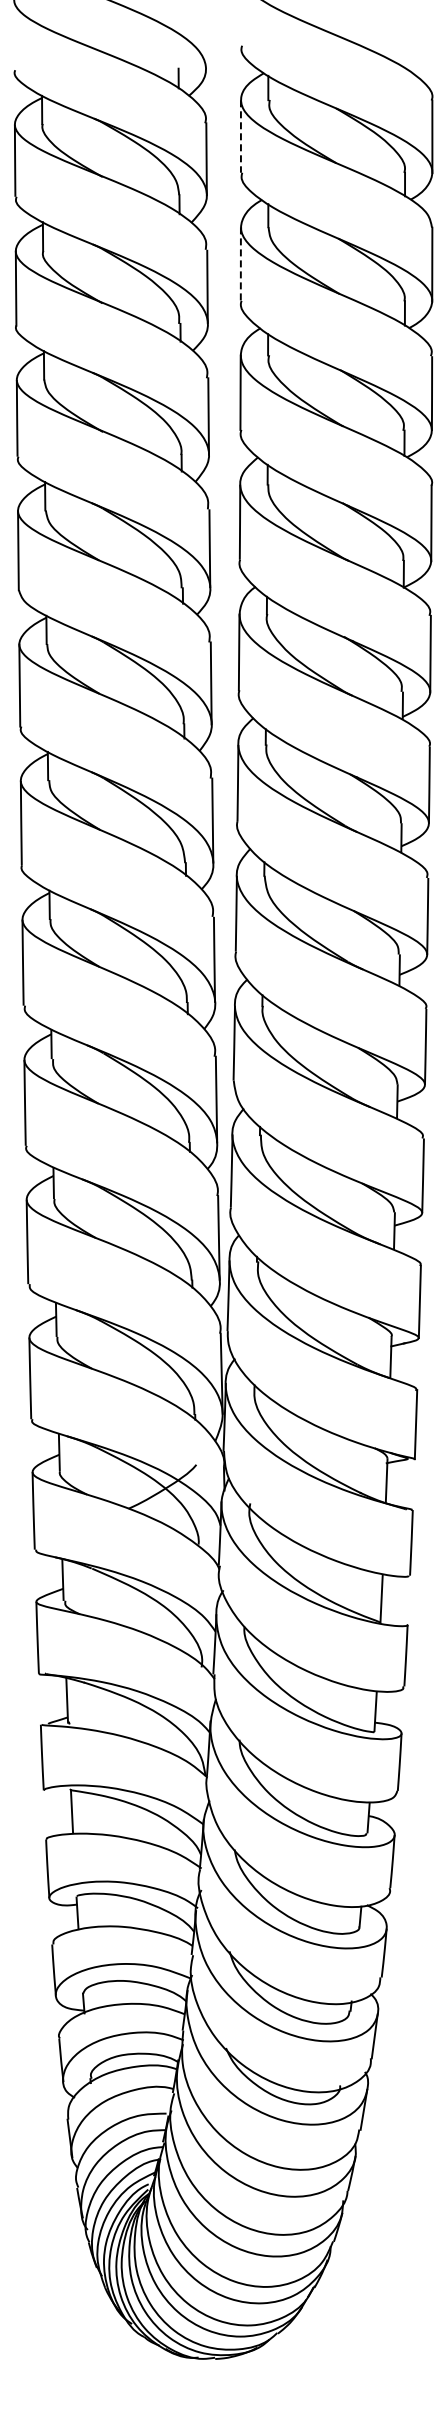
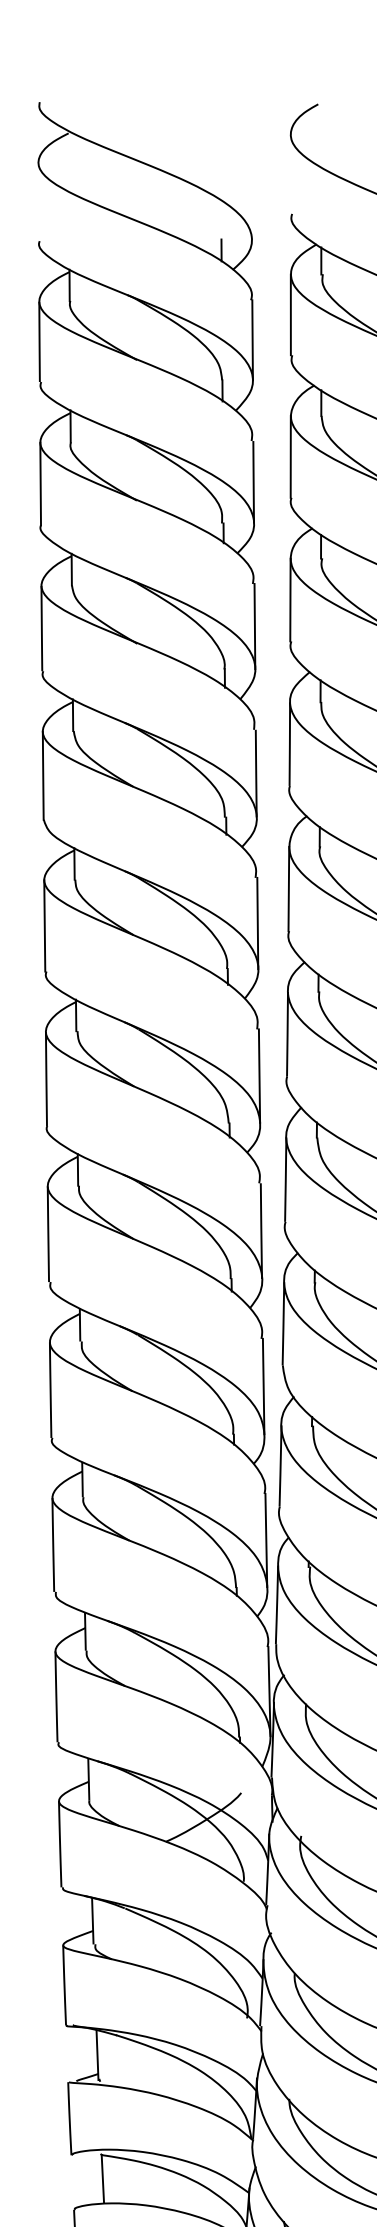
line: (240, 137) -> (290, 316), dashed -> solid
line: (240, 264) -> (290, 457), dashed -> solid

